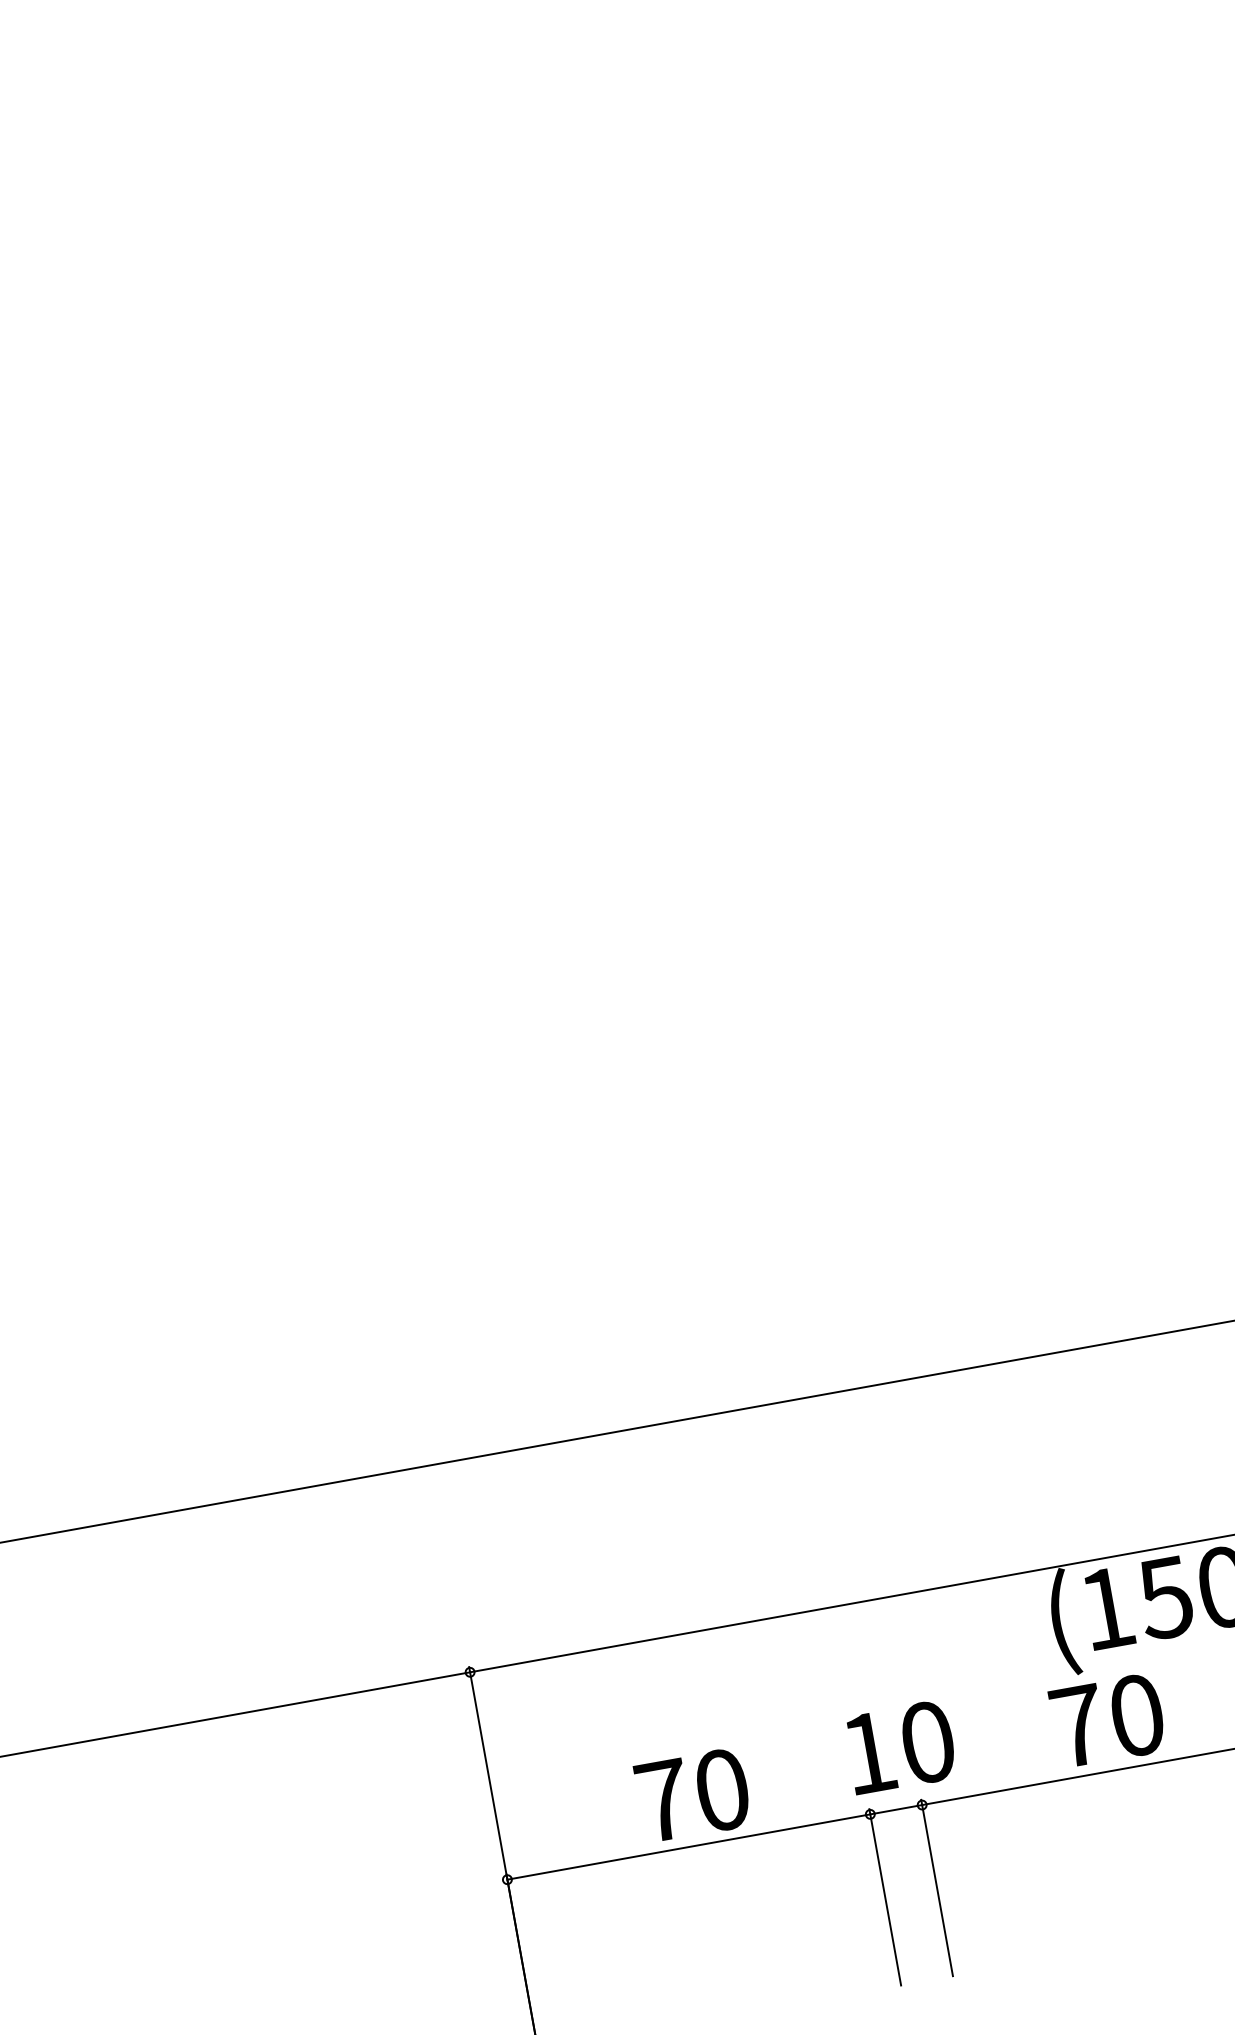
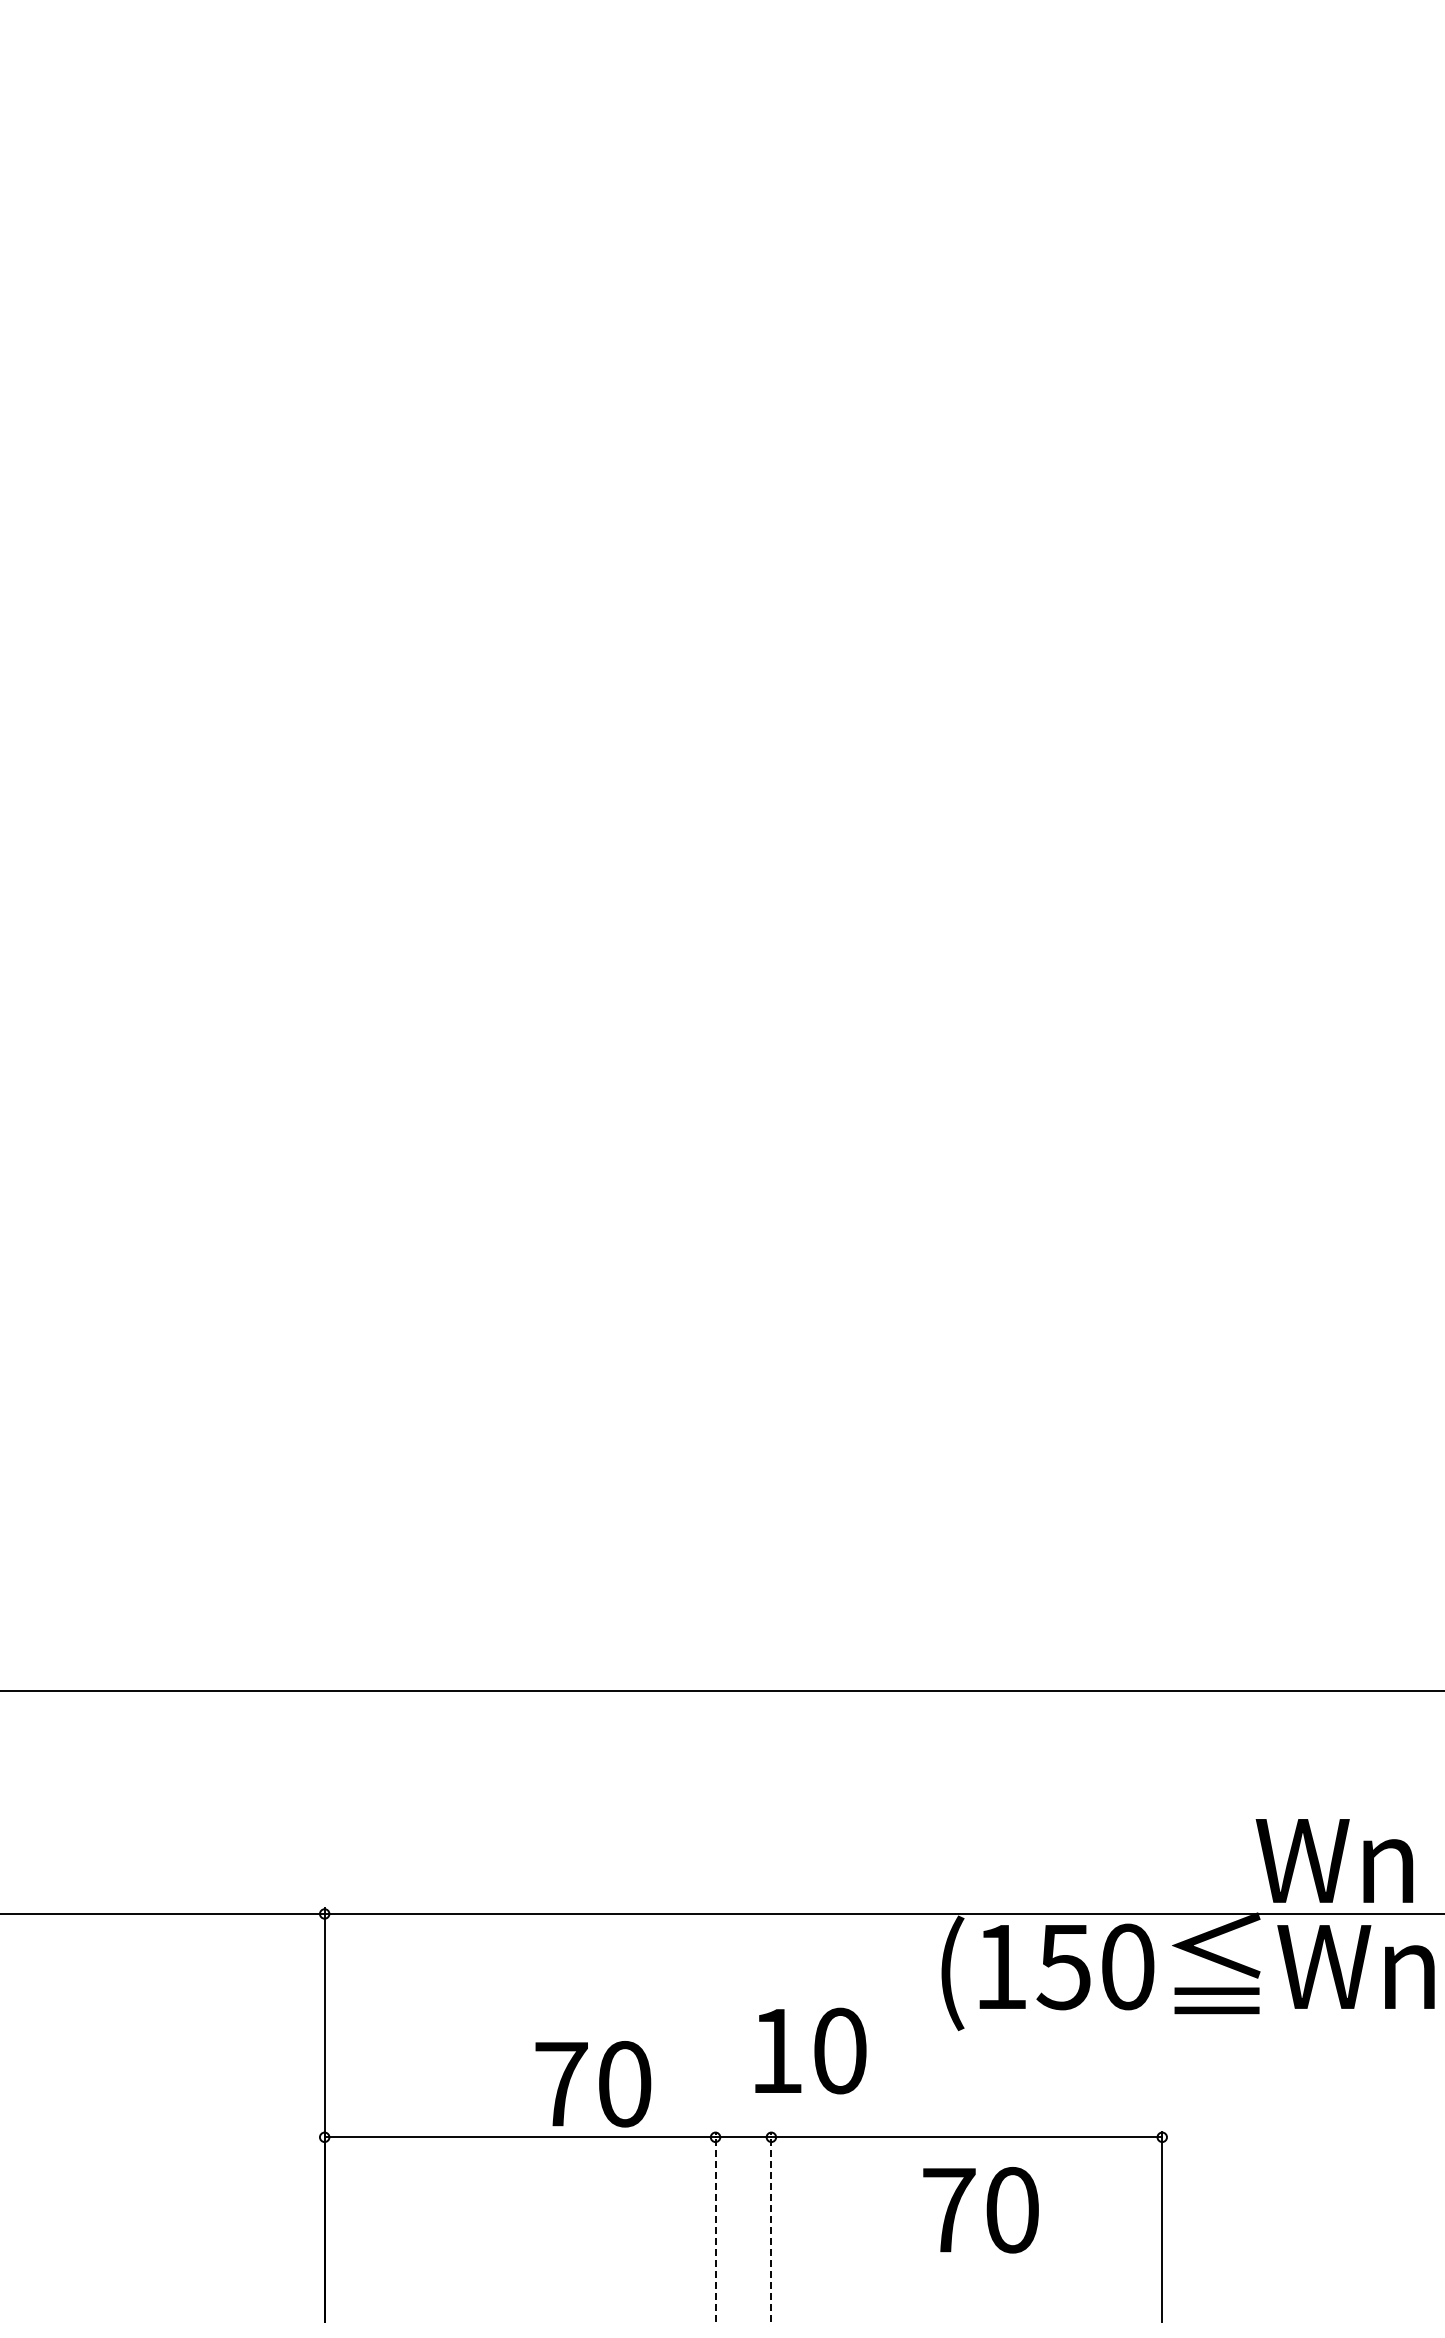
text: (1107, 1721) -> (980, 2210), moved
text: (900, 1746) -> (810, 2050), moved
text: (693, 1795) -> (593, 2084), moved
line: (937, 1887) -> (771, 2226), solid -> dashed
line: (885, 1897) -> (715, 2226), solid -> dashed

